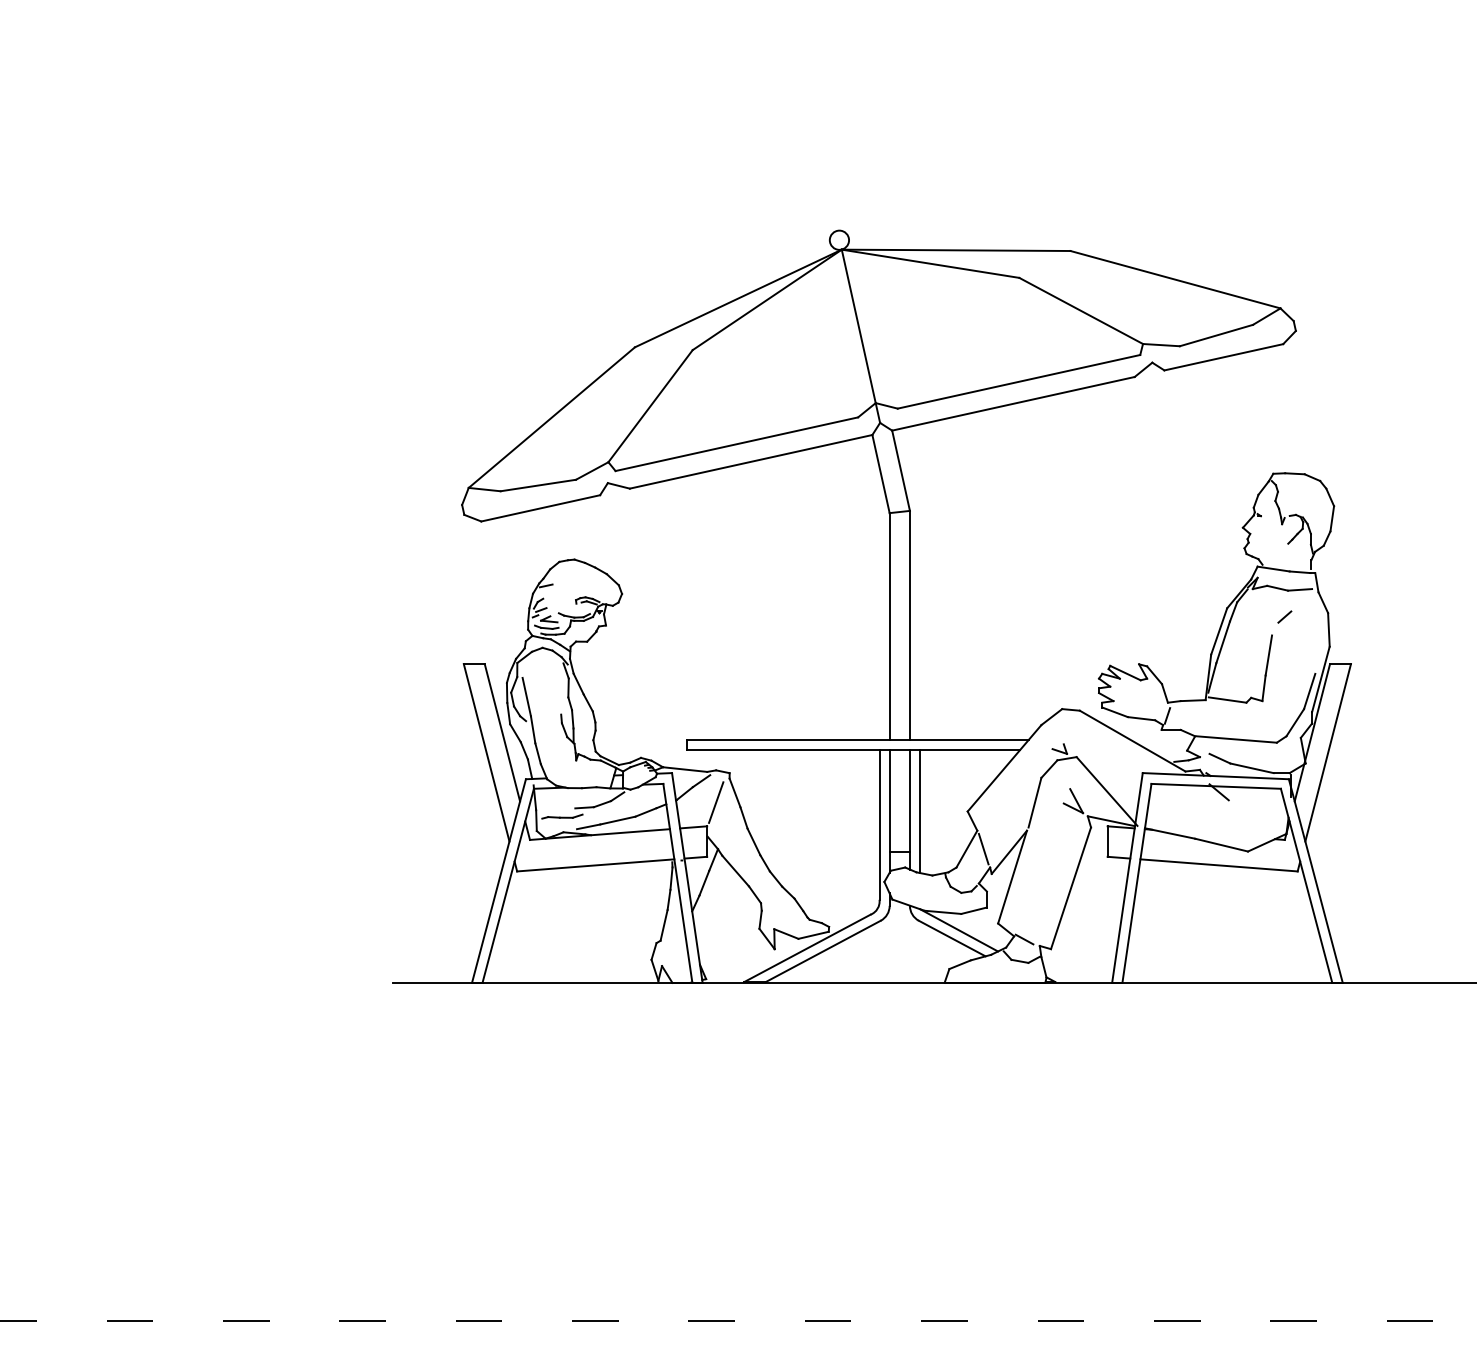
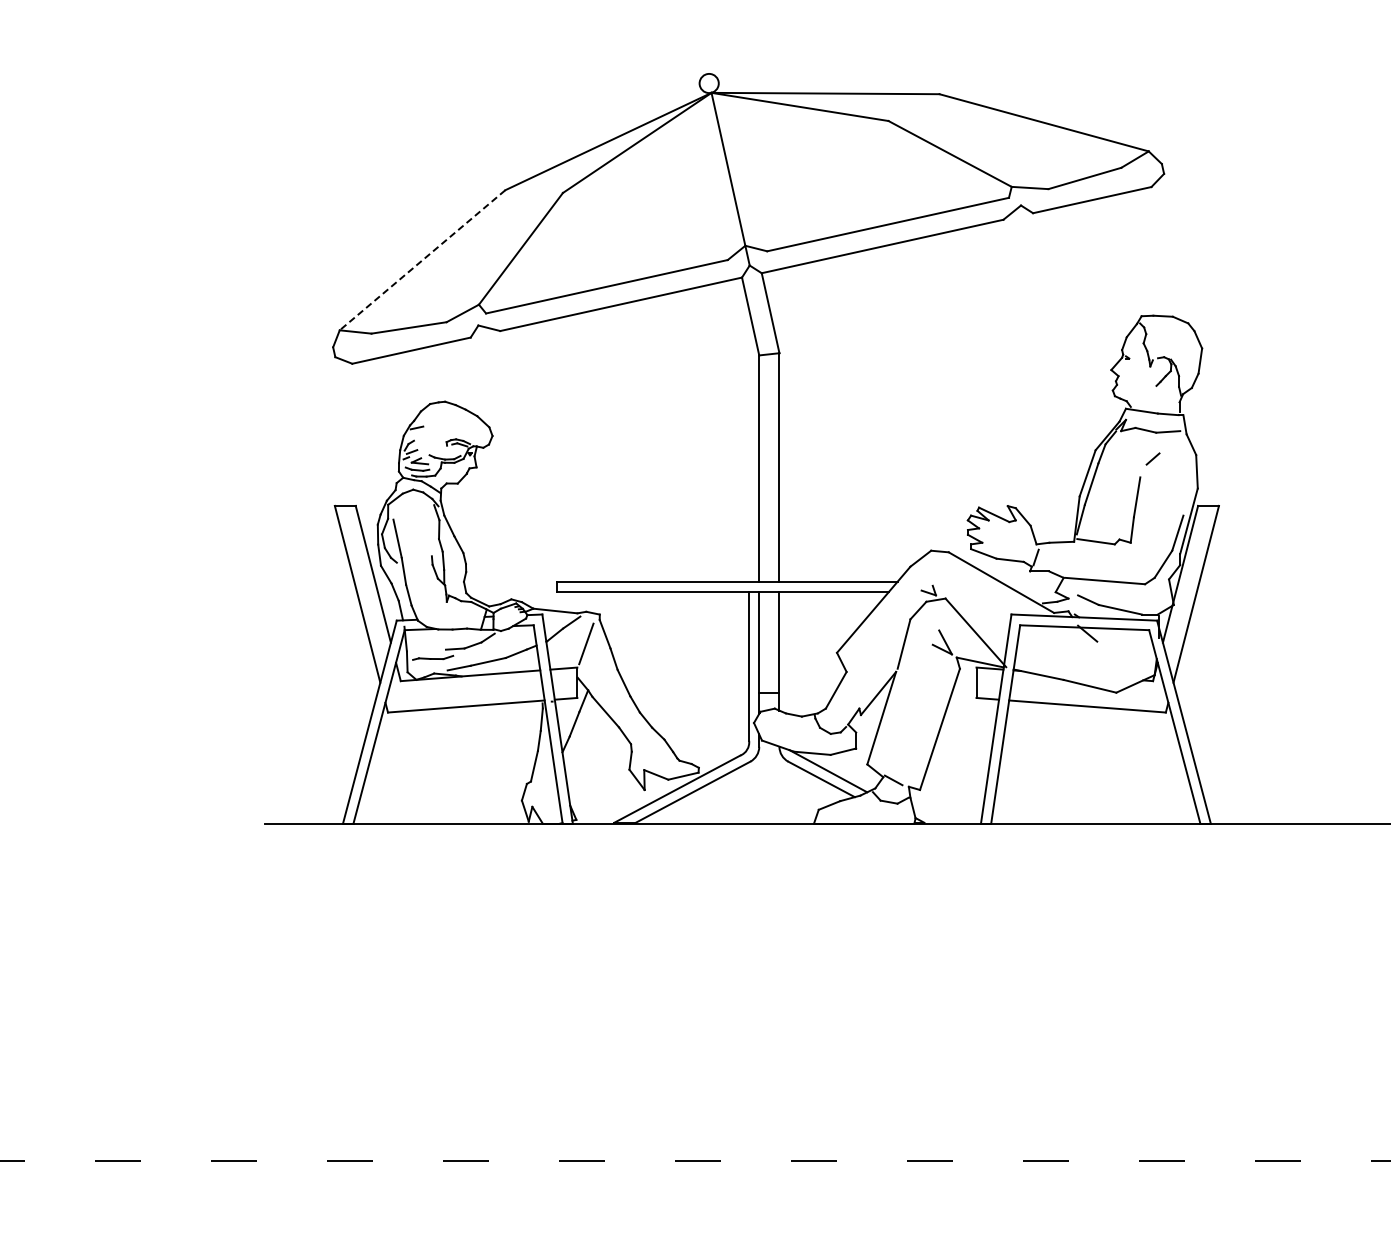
line: (551, 417) -> (422, 260), solid -> dashed
line: (920, 811) -> (789, 652), removed
line: (983, 848) -> (852, 689), removed

